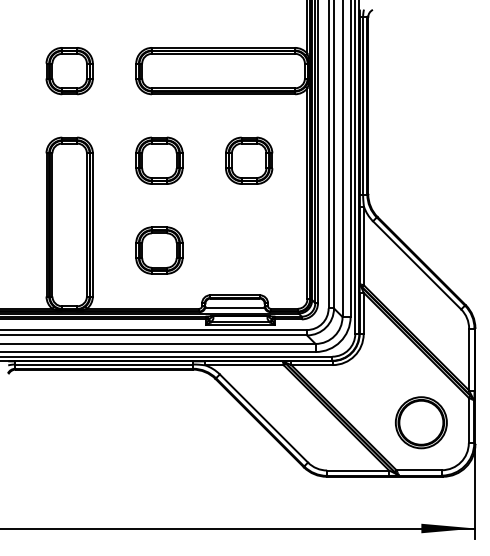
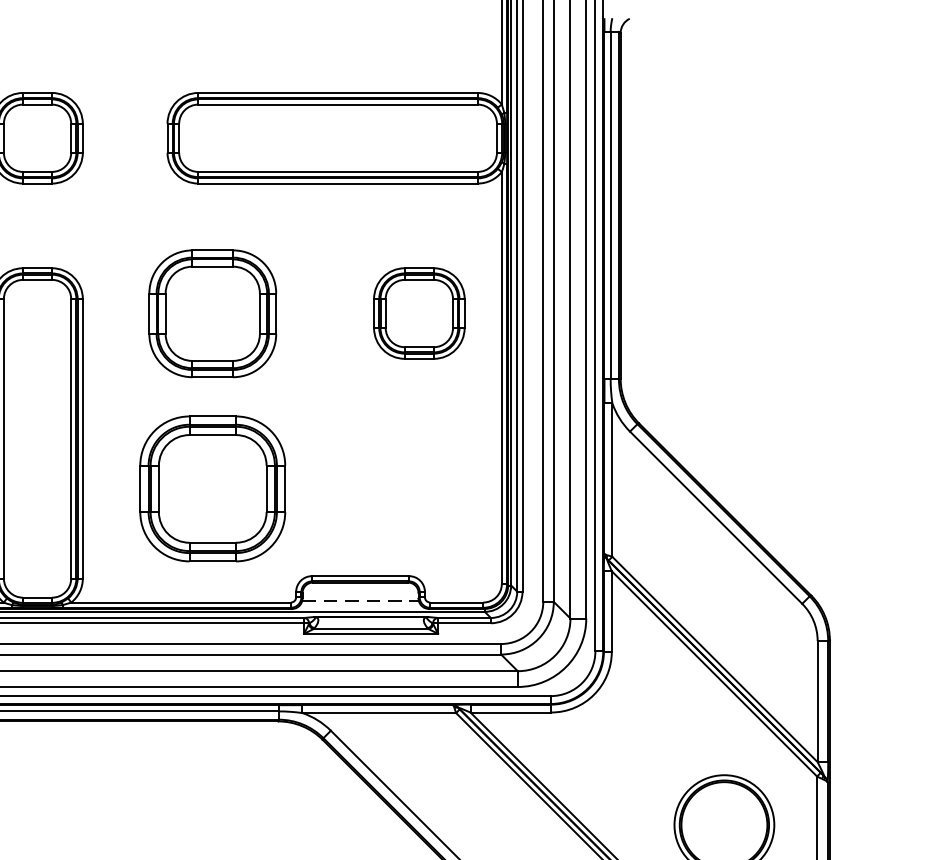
part: (159, 160) -> (212, 312), size x1.4
part: (249, 160) -> (419, 312), moved
part: (159, 250) -> (212, 488), size x1.6
line: (235, 308) -> (361, 601), solid -> dashed

